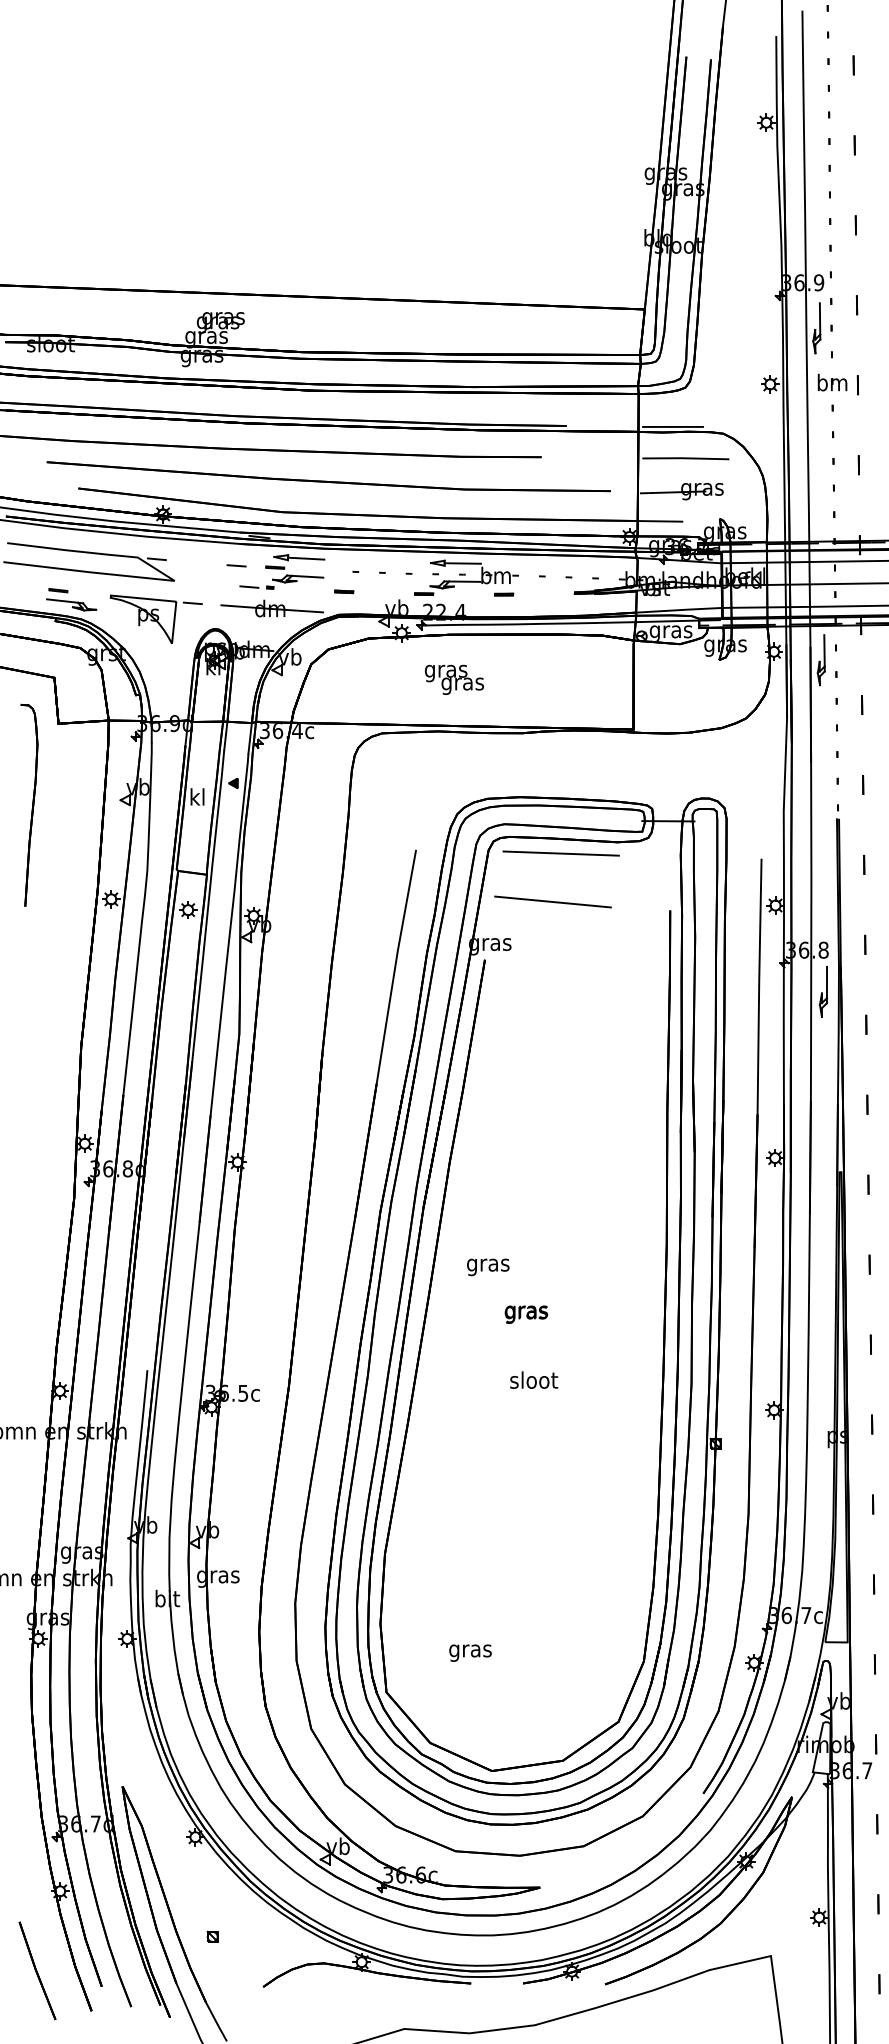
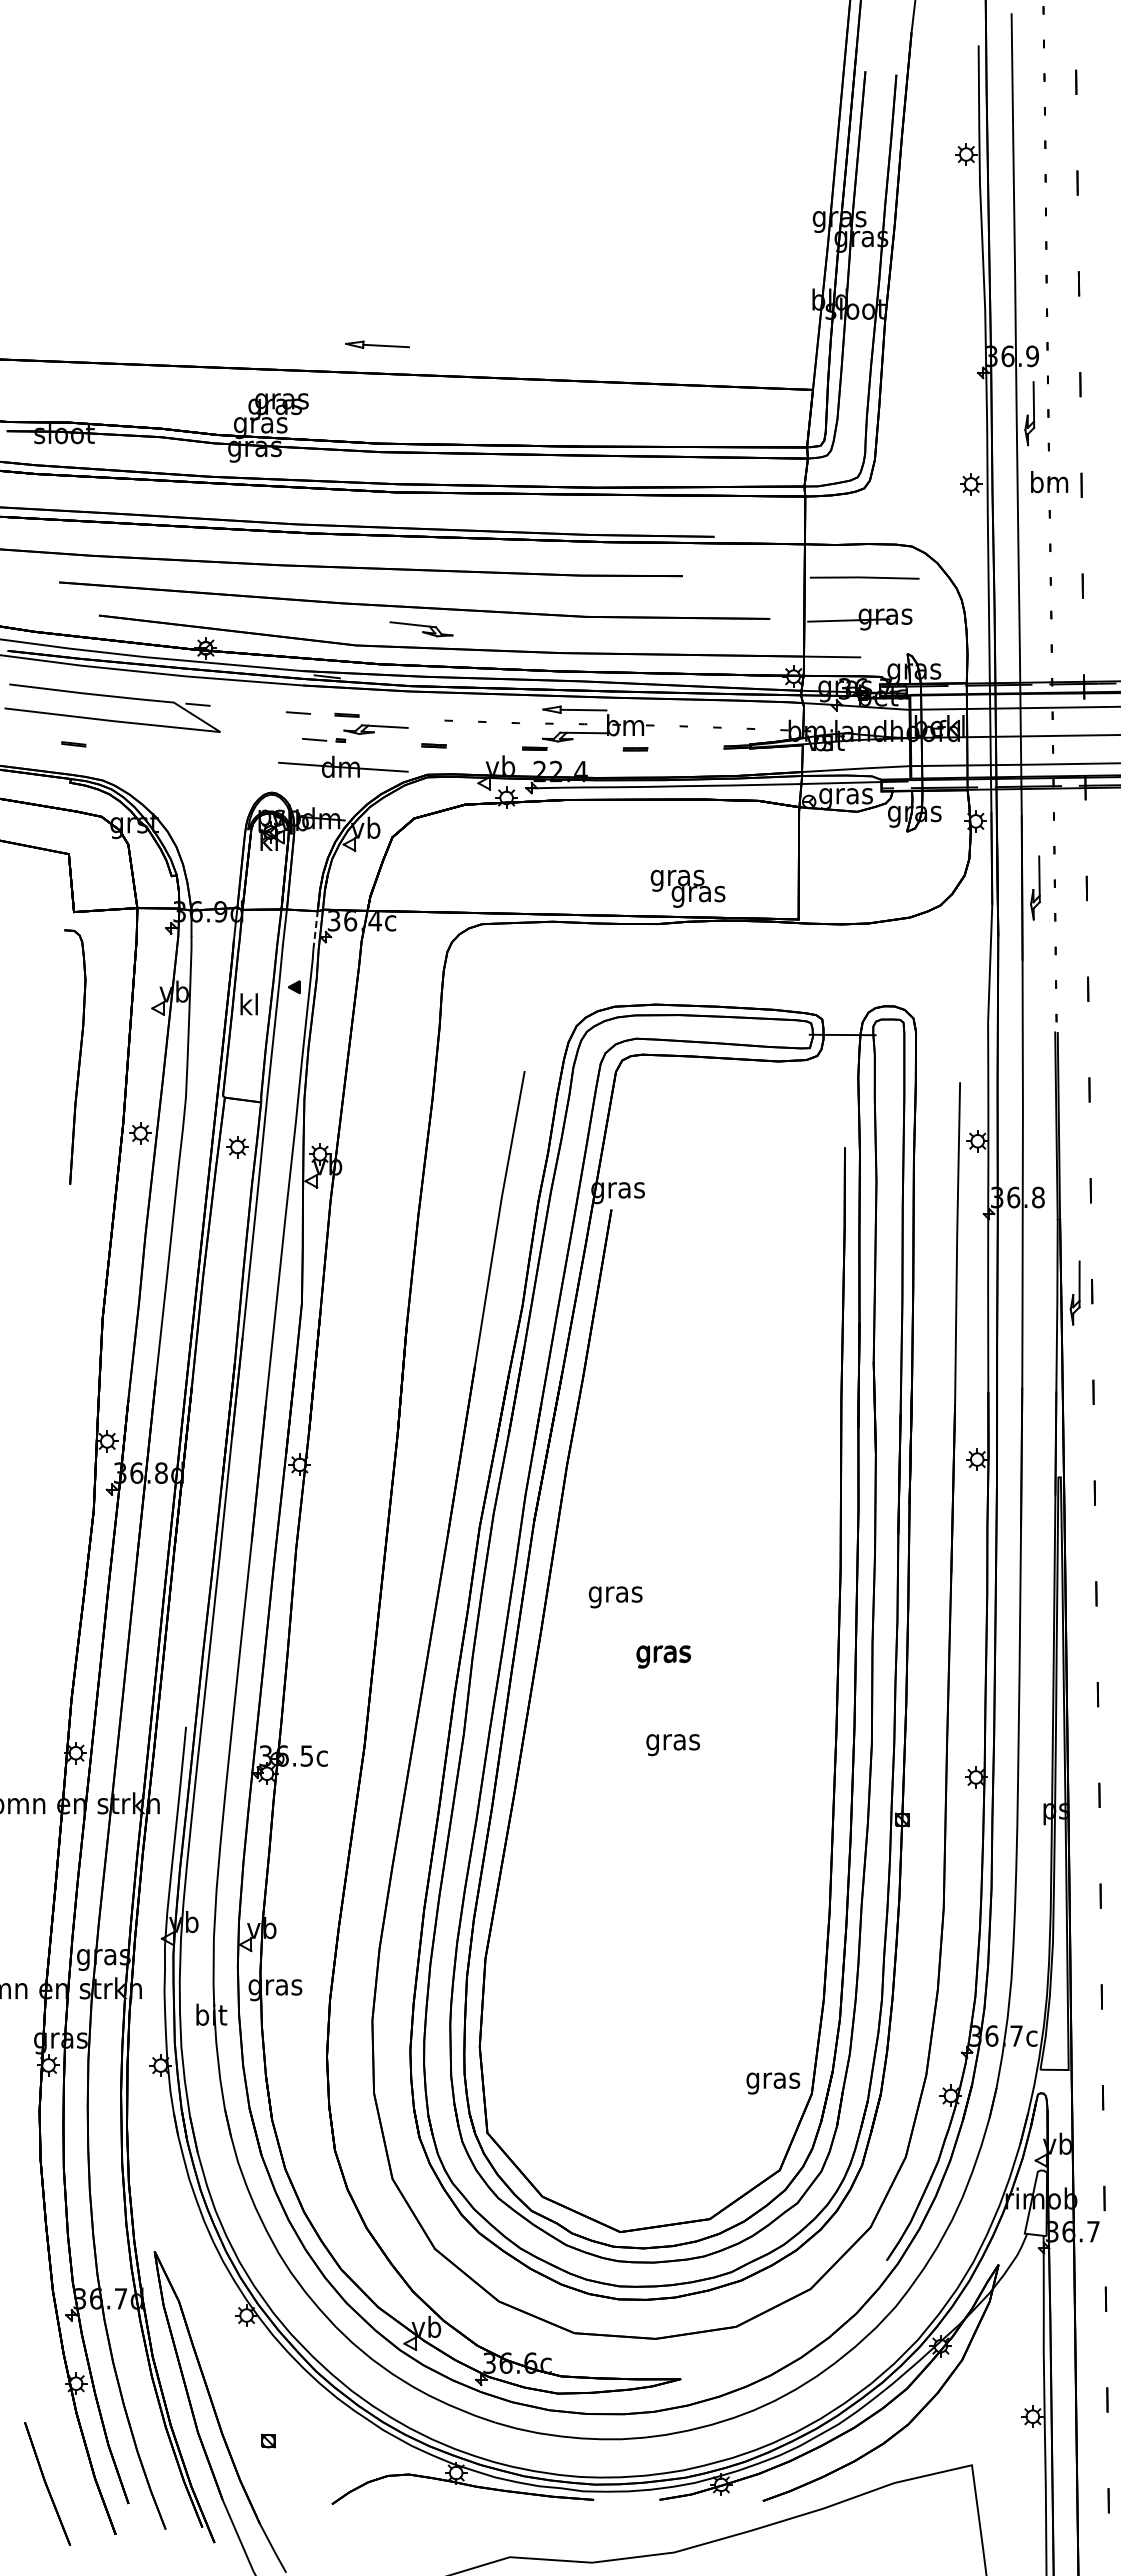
line: (672, 427) -> (848, 538), removed
part: (299, 557) -> (377, 344), moved
part: (71, 605) -> (421, 629), moved
part: (156, 619) -> (197, 780), removed
part: (821, 659) -> (1035, 887), moved
text: (454, 679) -> (687, 888), moved
line: (250, 738) -> (315, 930), solid -> dashed
part: (29, 805) -> (75, 1056), moved
line: (561, 853) -> (707, 1075), removed
line: (553, 901) -> (697, 1136), removed
part: (822, 991) -> (1074, 1292), moved
text: (534, 1382) -> (673, 1742), sloot -> gras
text: (470, 1653) -> (773, 2083), moved

